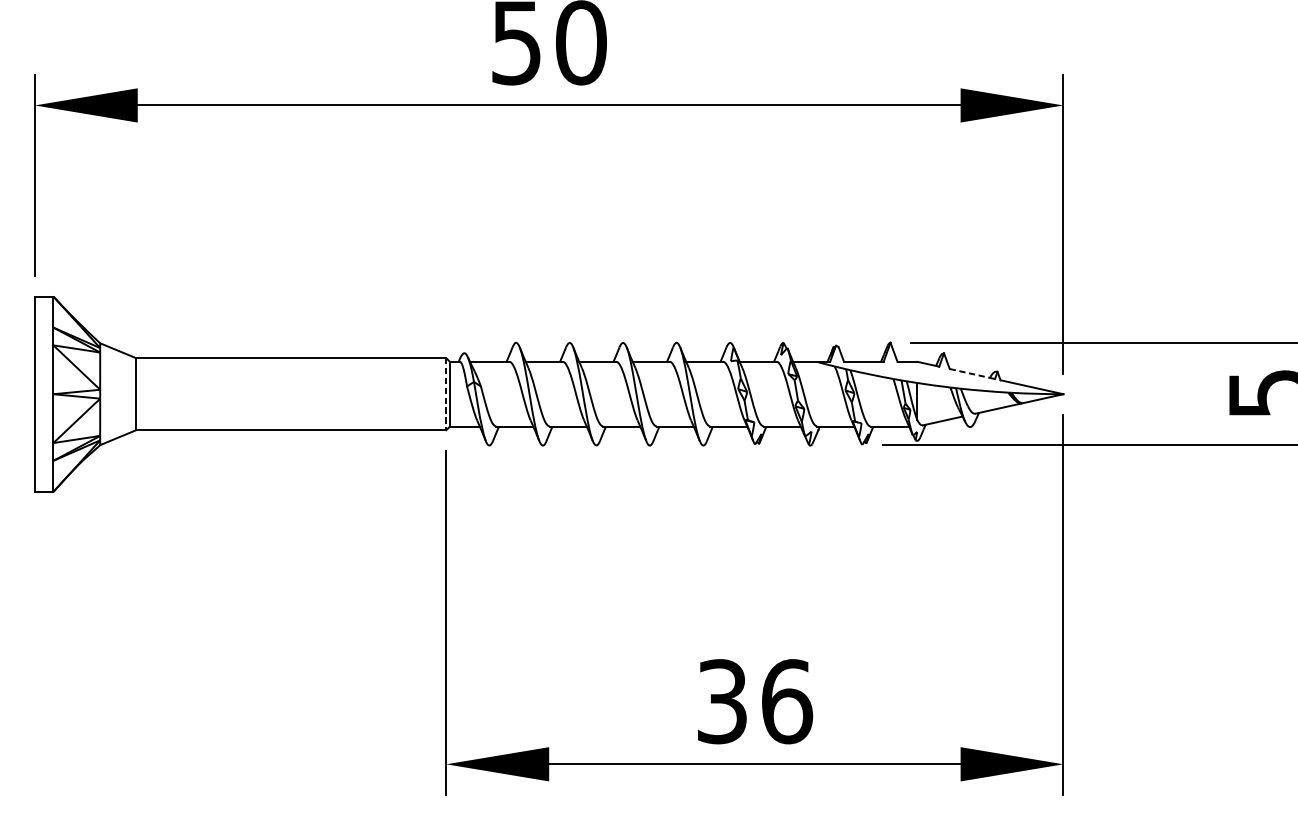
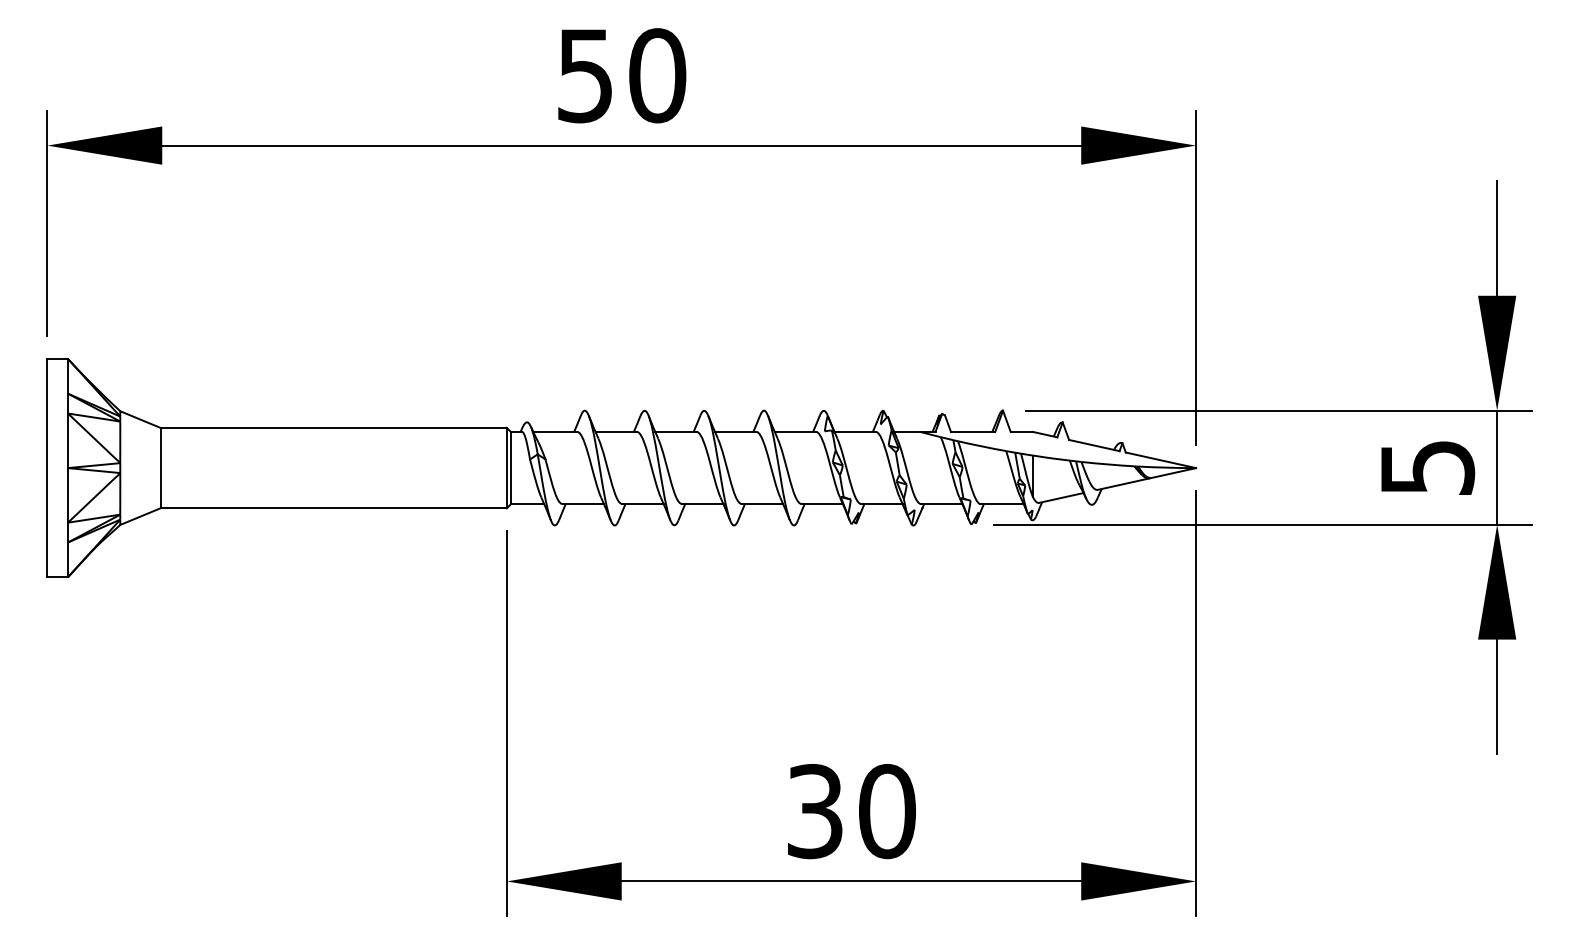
line: (972, 373) -> (1094, 445), dashed -> solid
line: (446, 394) -> (506, 468), dashed -> solid
text: (787, 701) -> (887, 811), 36 -> 30

